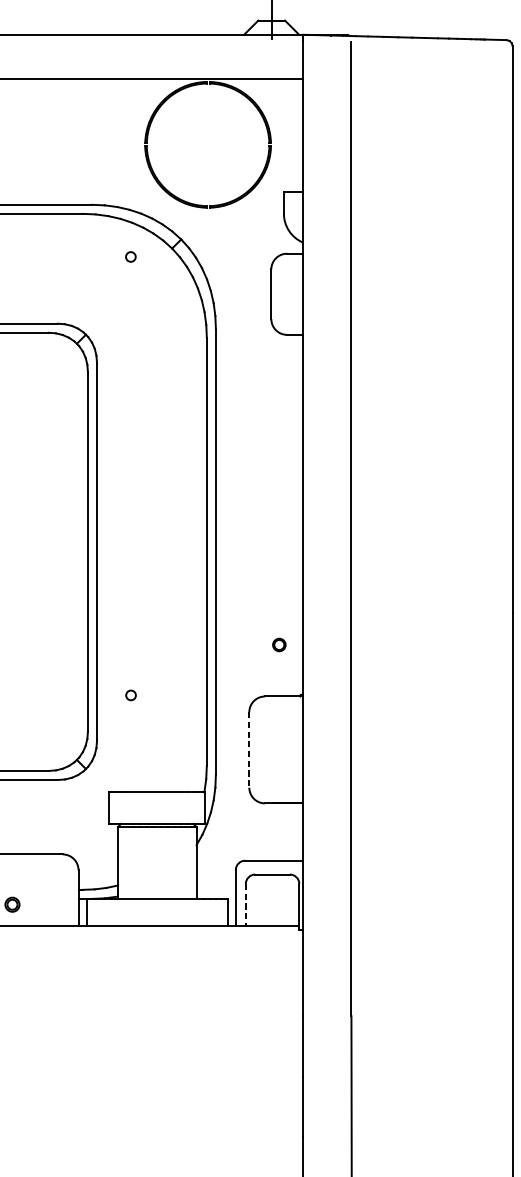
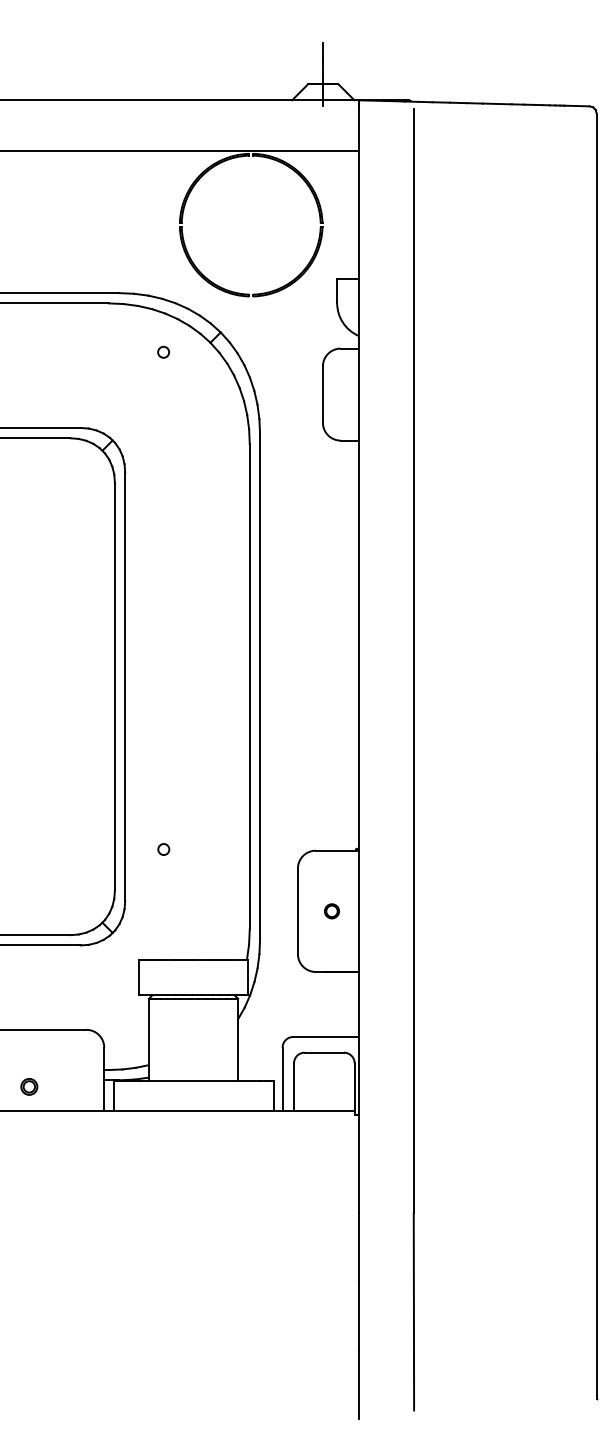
circle: (278, 645) -> (331, 911), moved
line: (248, 750) -> (297, 911), dashed -> solid
line: (246, 904) -> (294, 1086), dashed -> solid

